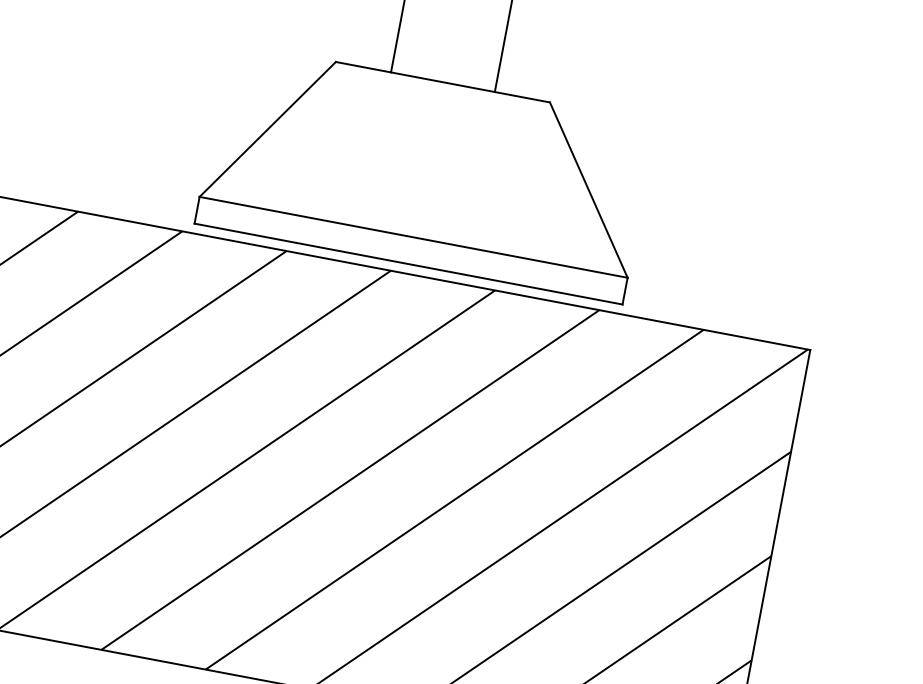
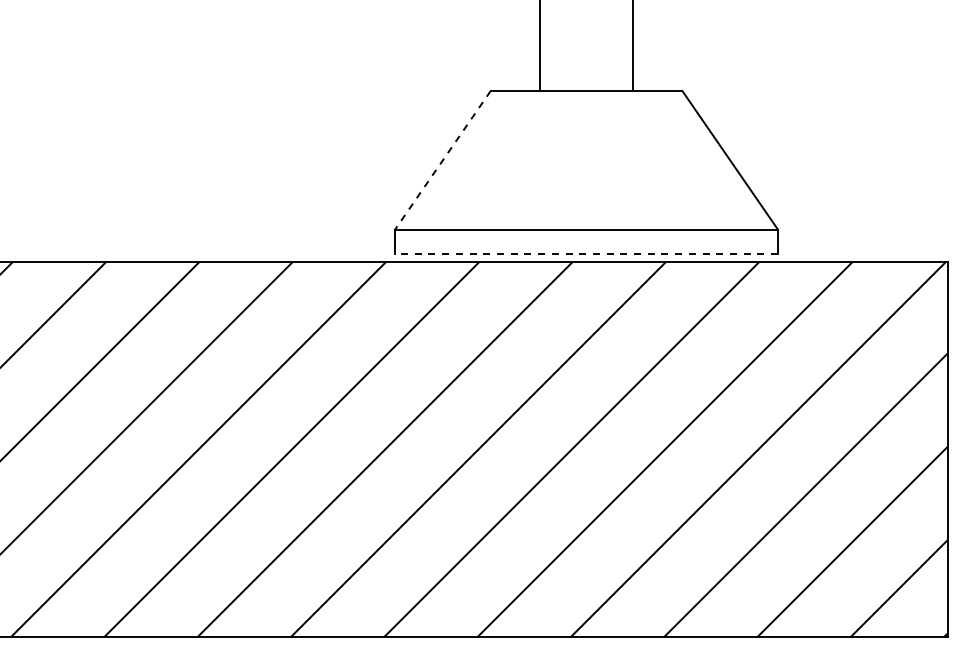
line: (267, 129) -> (442, 160), solid -> dashed
line: (408, 263) -> (586, 253), solid -> dashed

